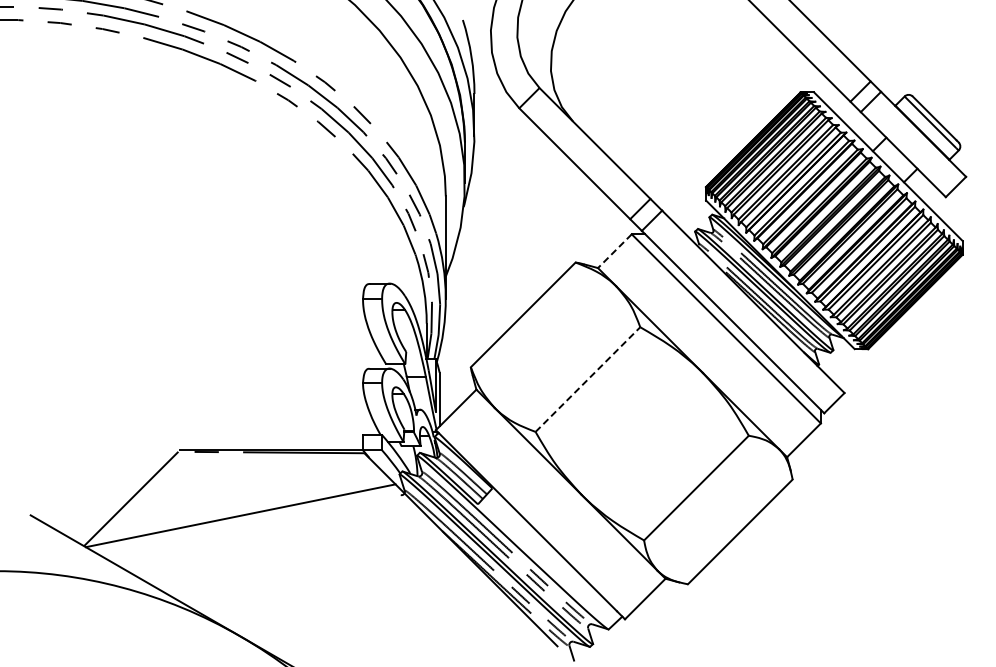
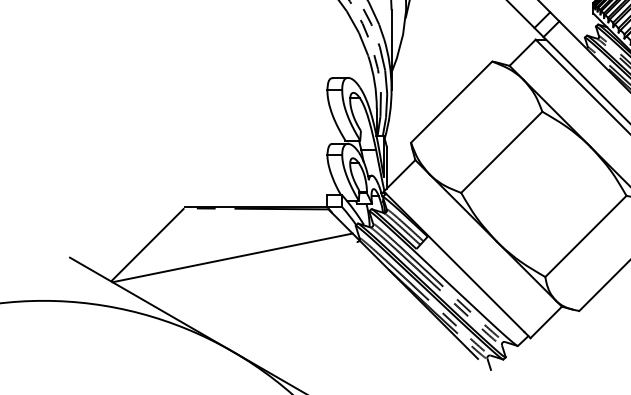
line: (614, 251) -> (522, 53), dashed -> solid
line: (588, 379) -> (502, 152), dashed -> solid

